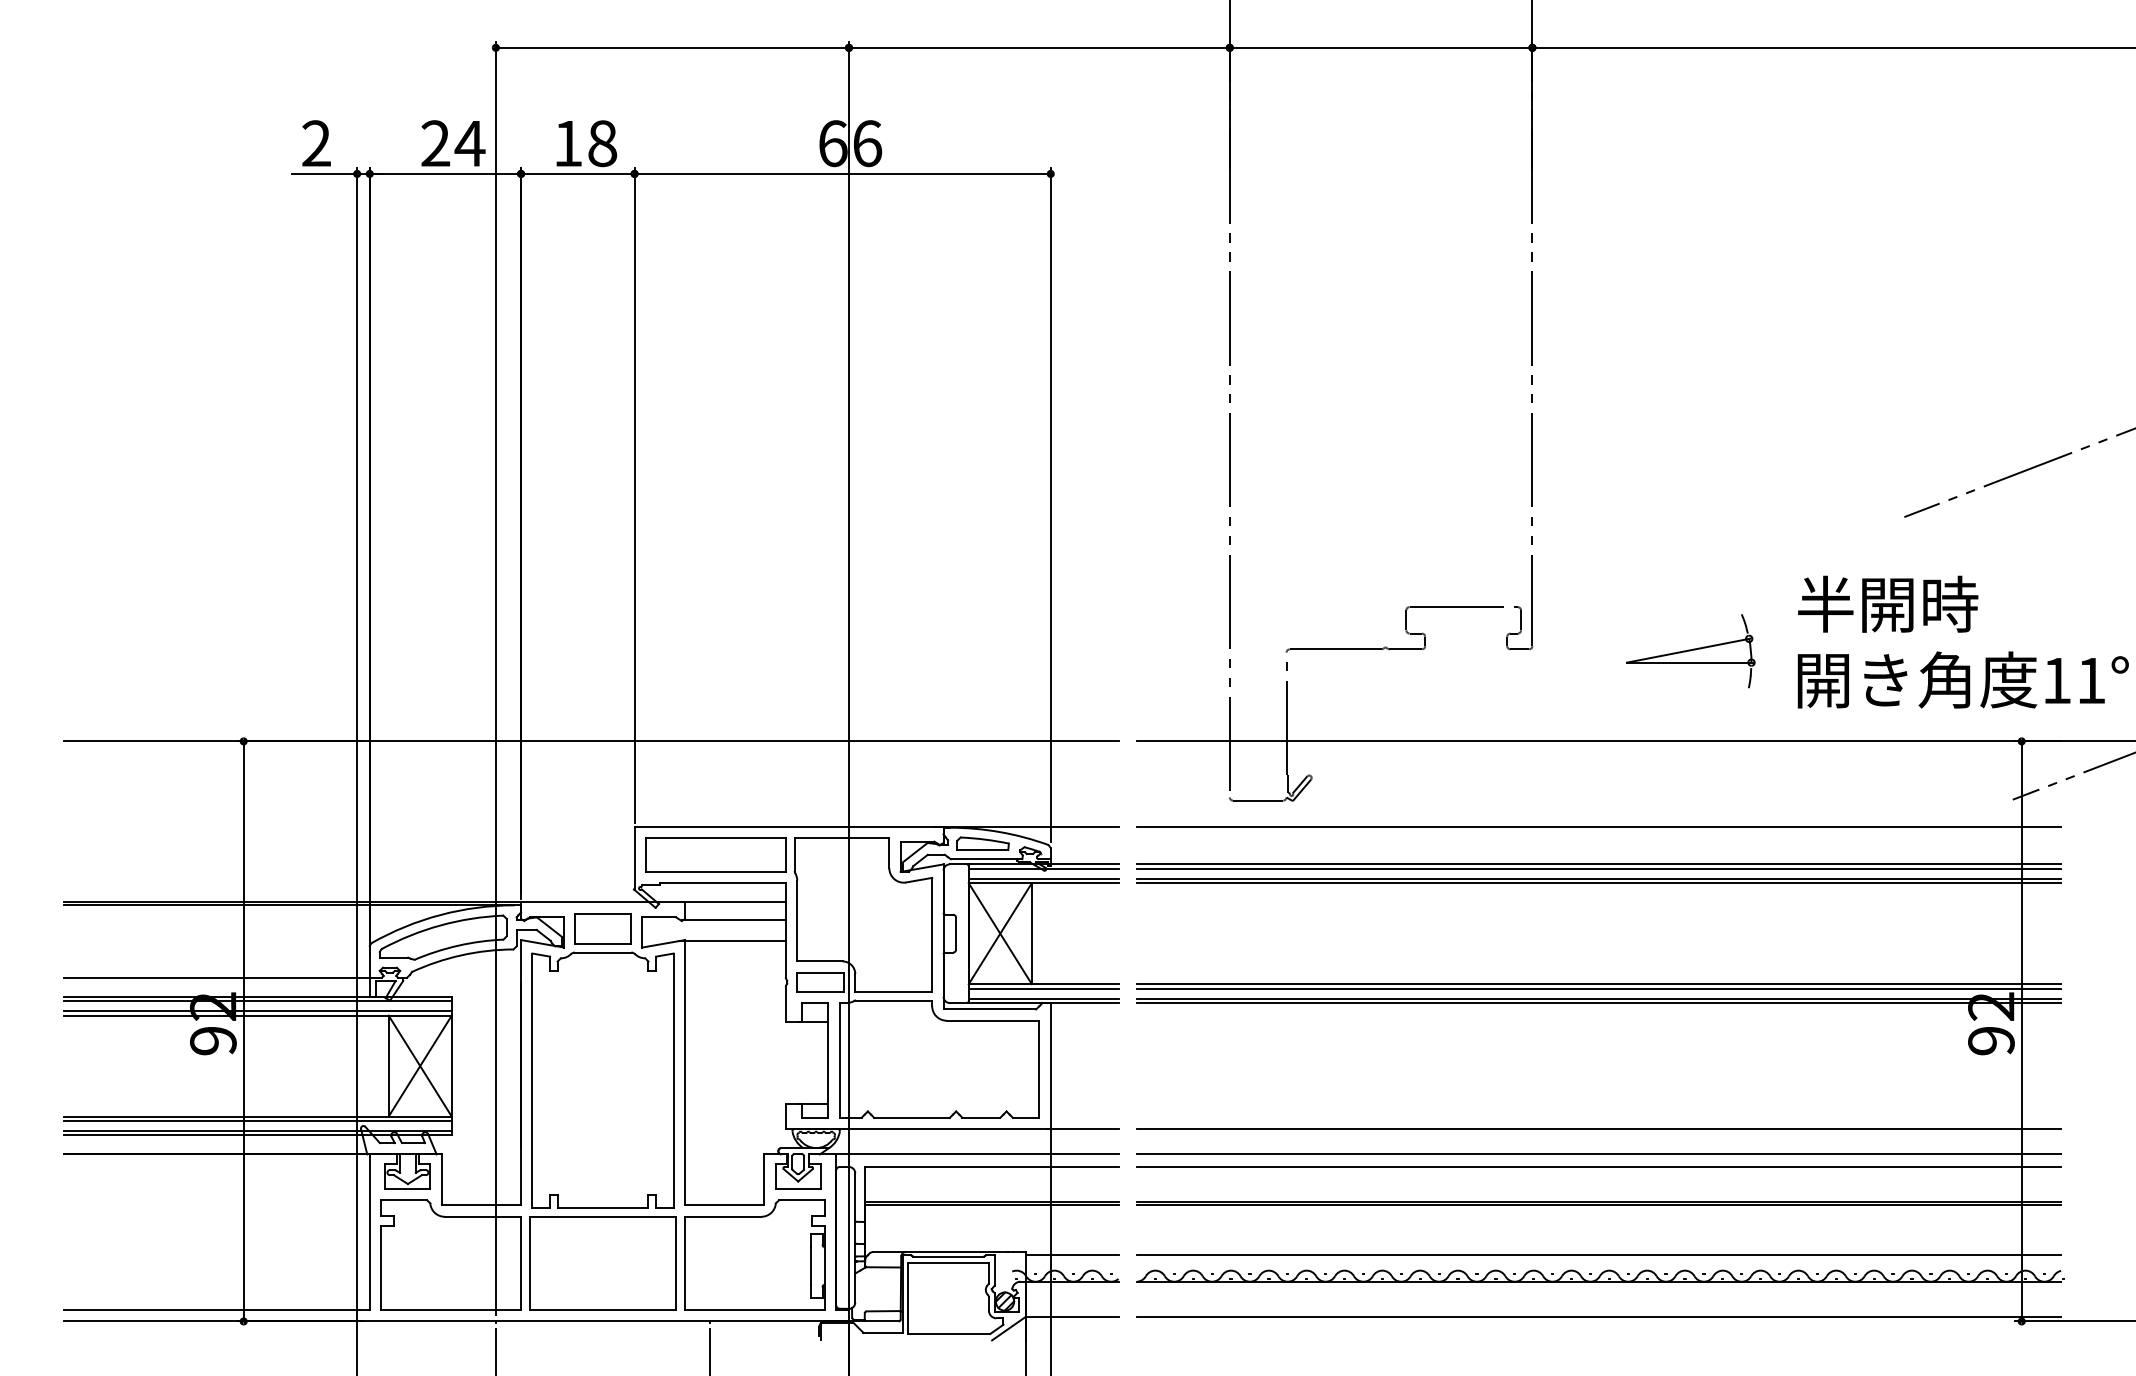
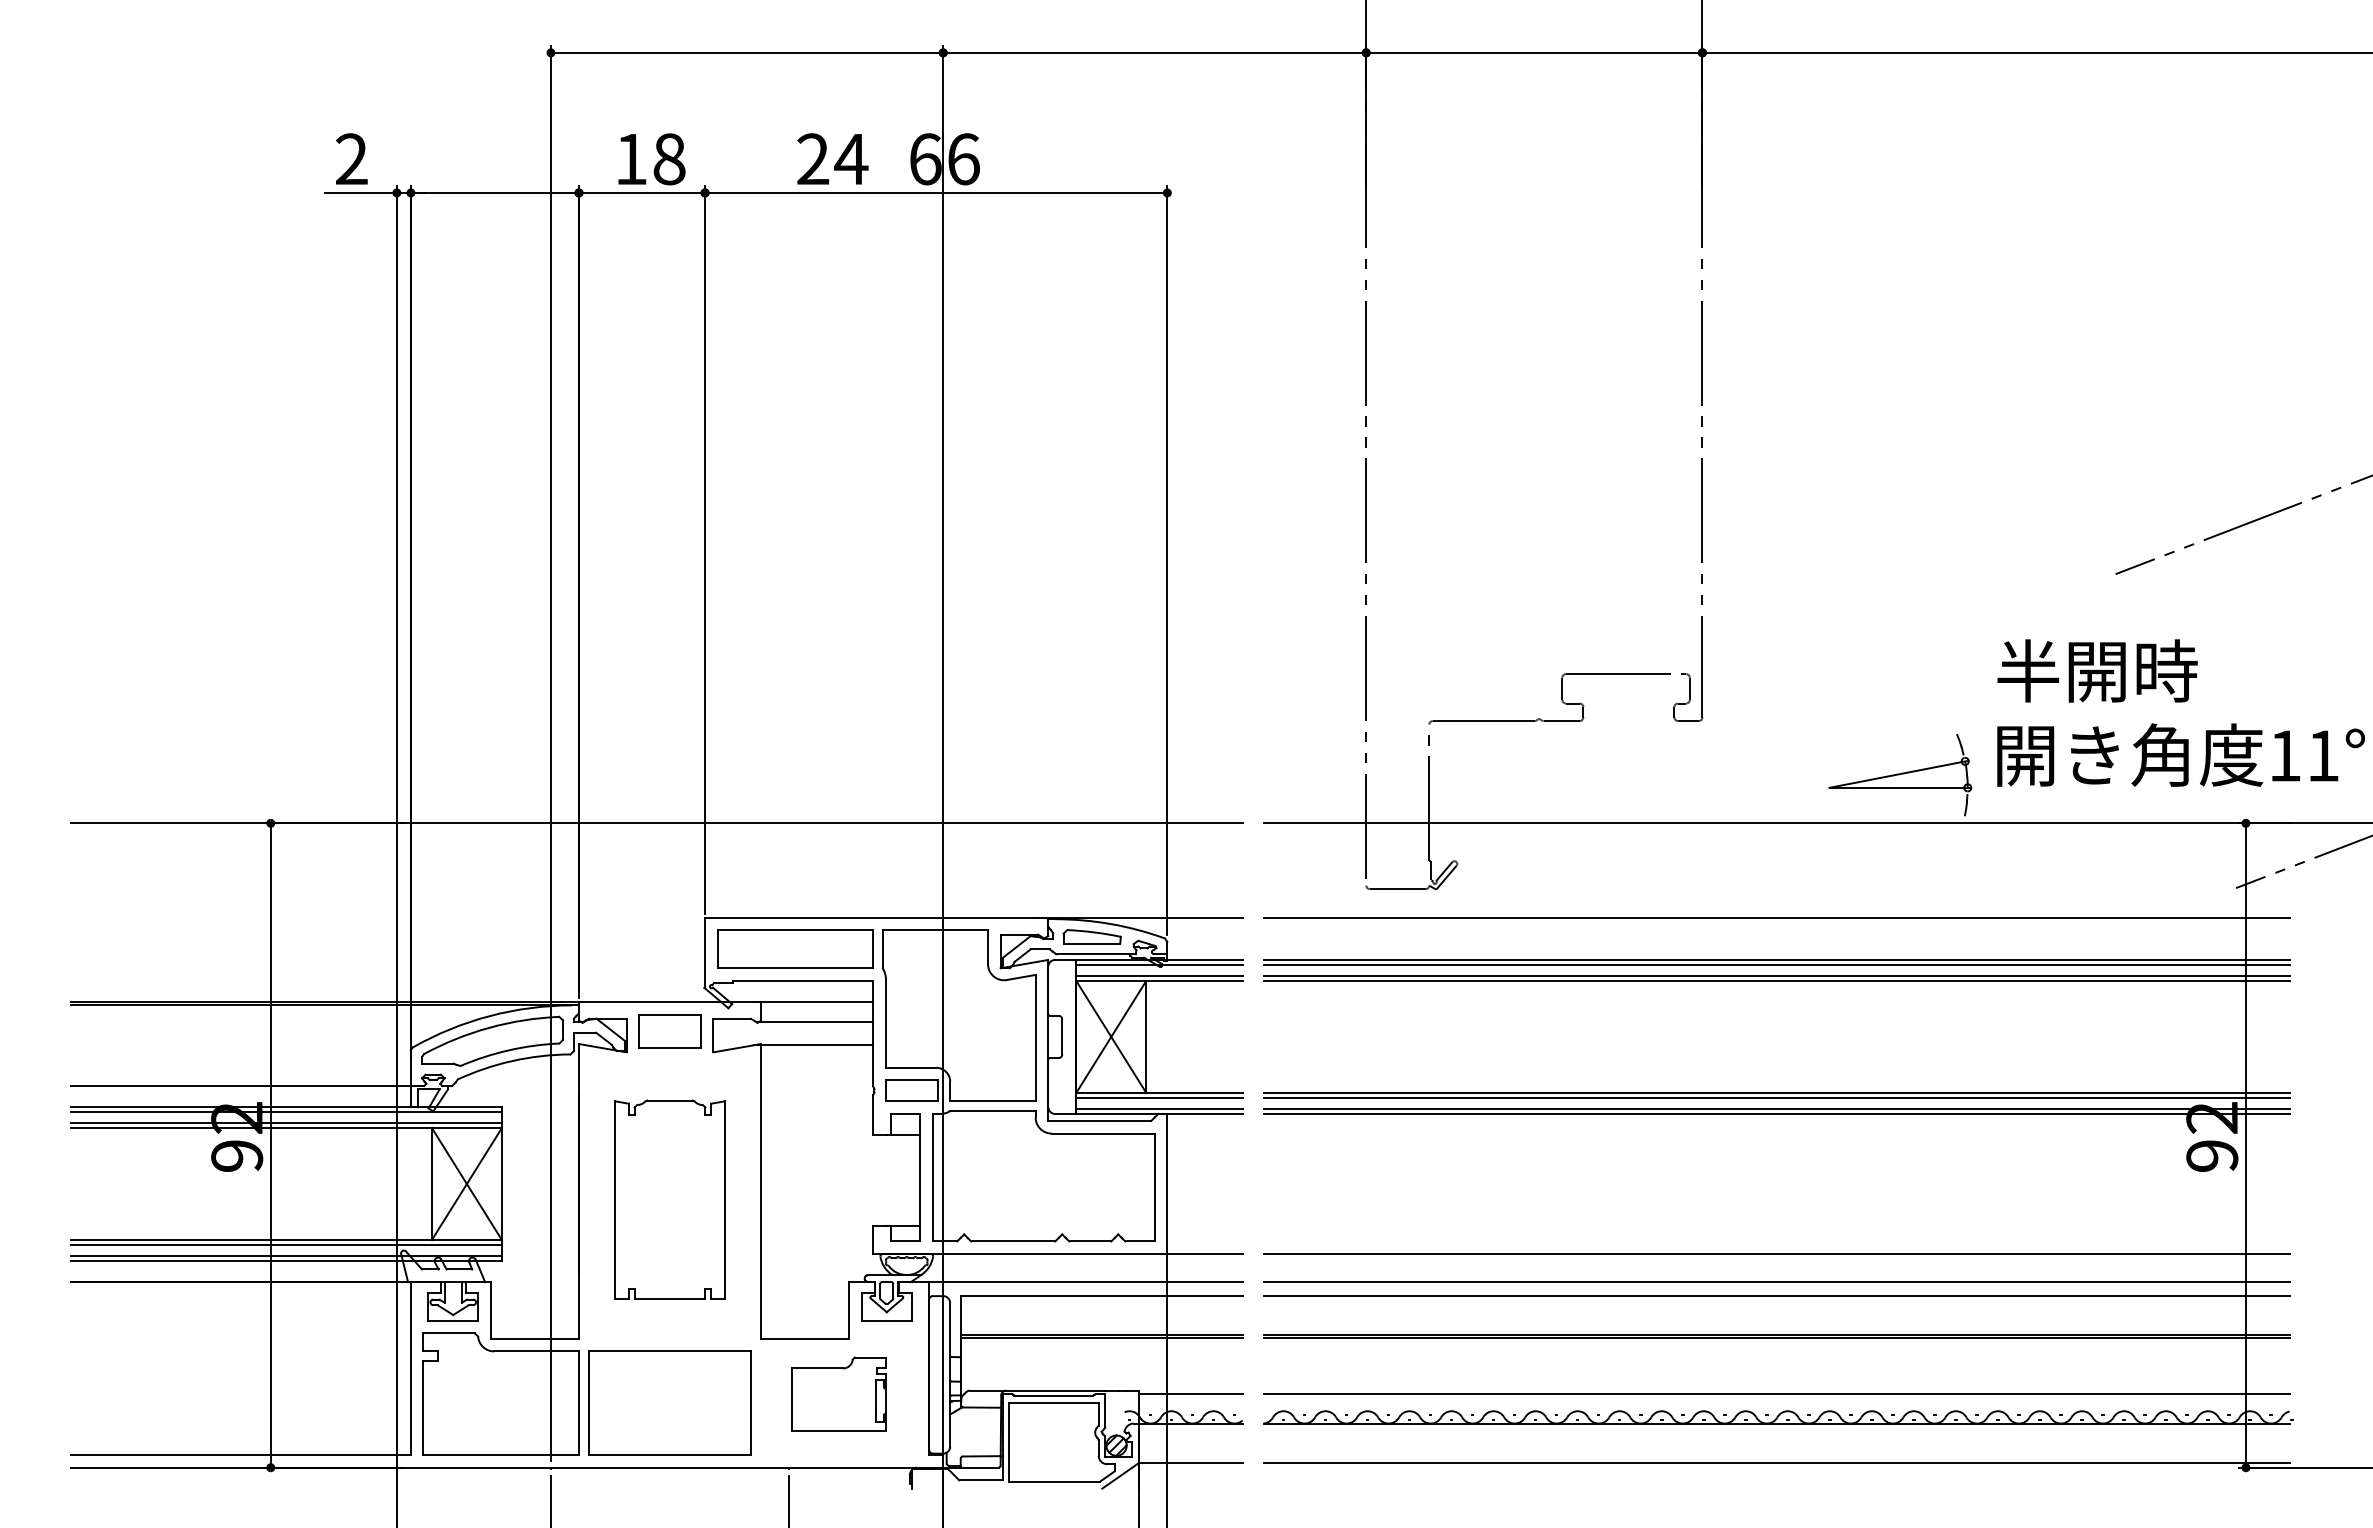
text: (453, 142) -> (832, 158), moved
part: (1690, 651) -> (1900, 775), moved
part: (602, 1080) -> (669, 1199), size x0.7
part: (754, 1254) -> (838, 1393), size x0.6

